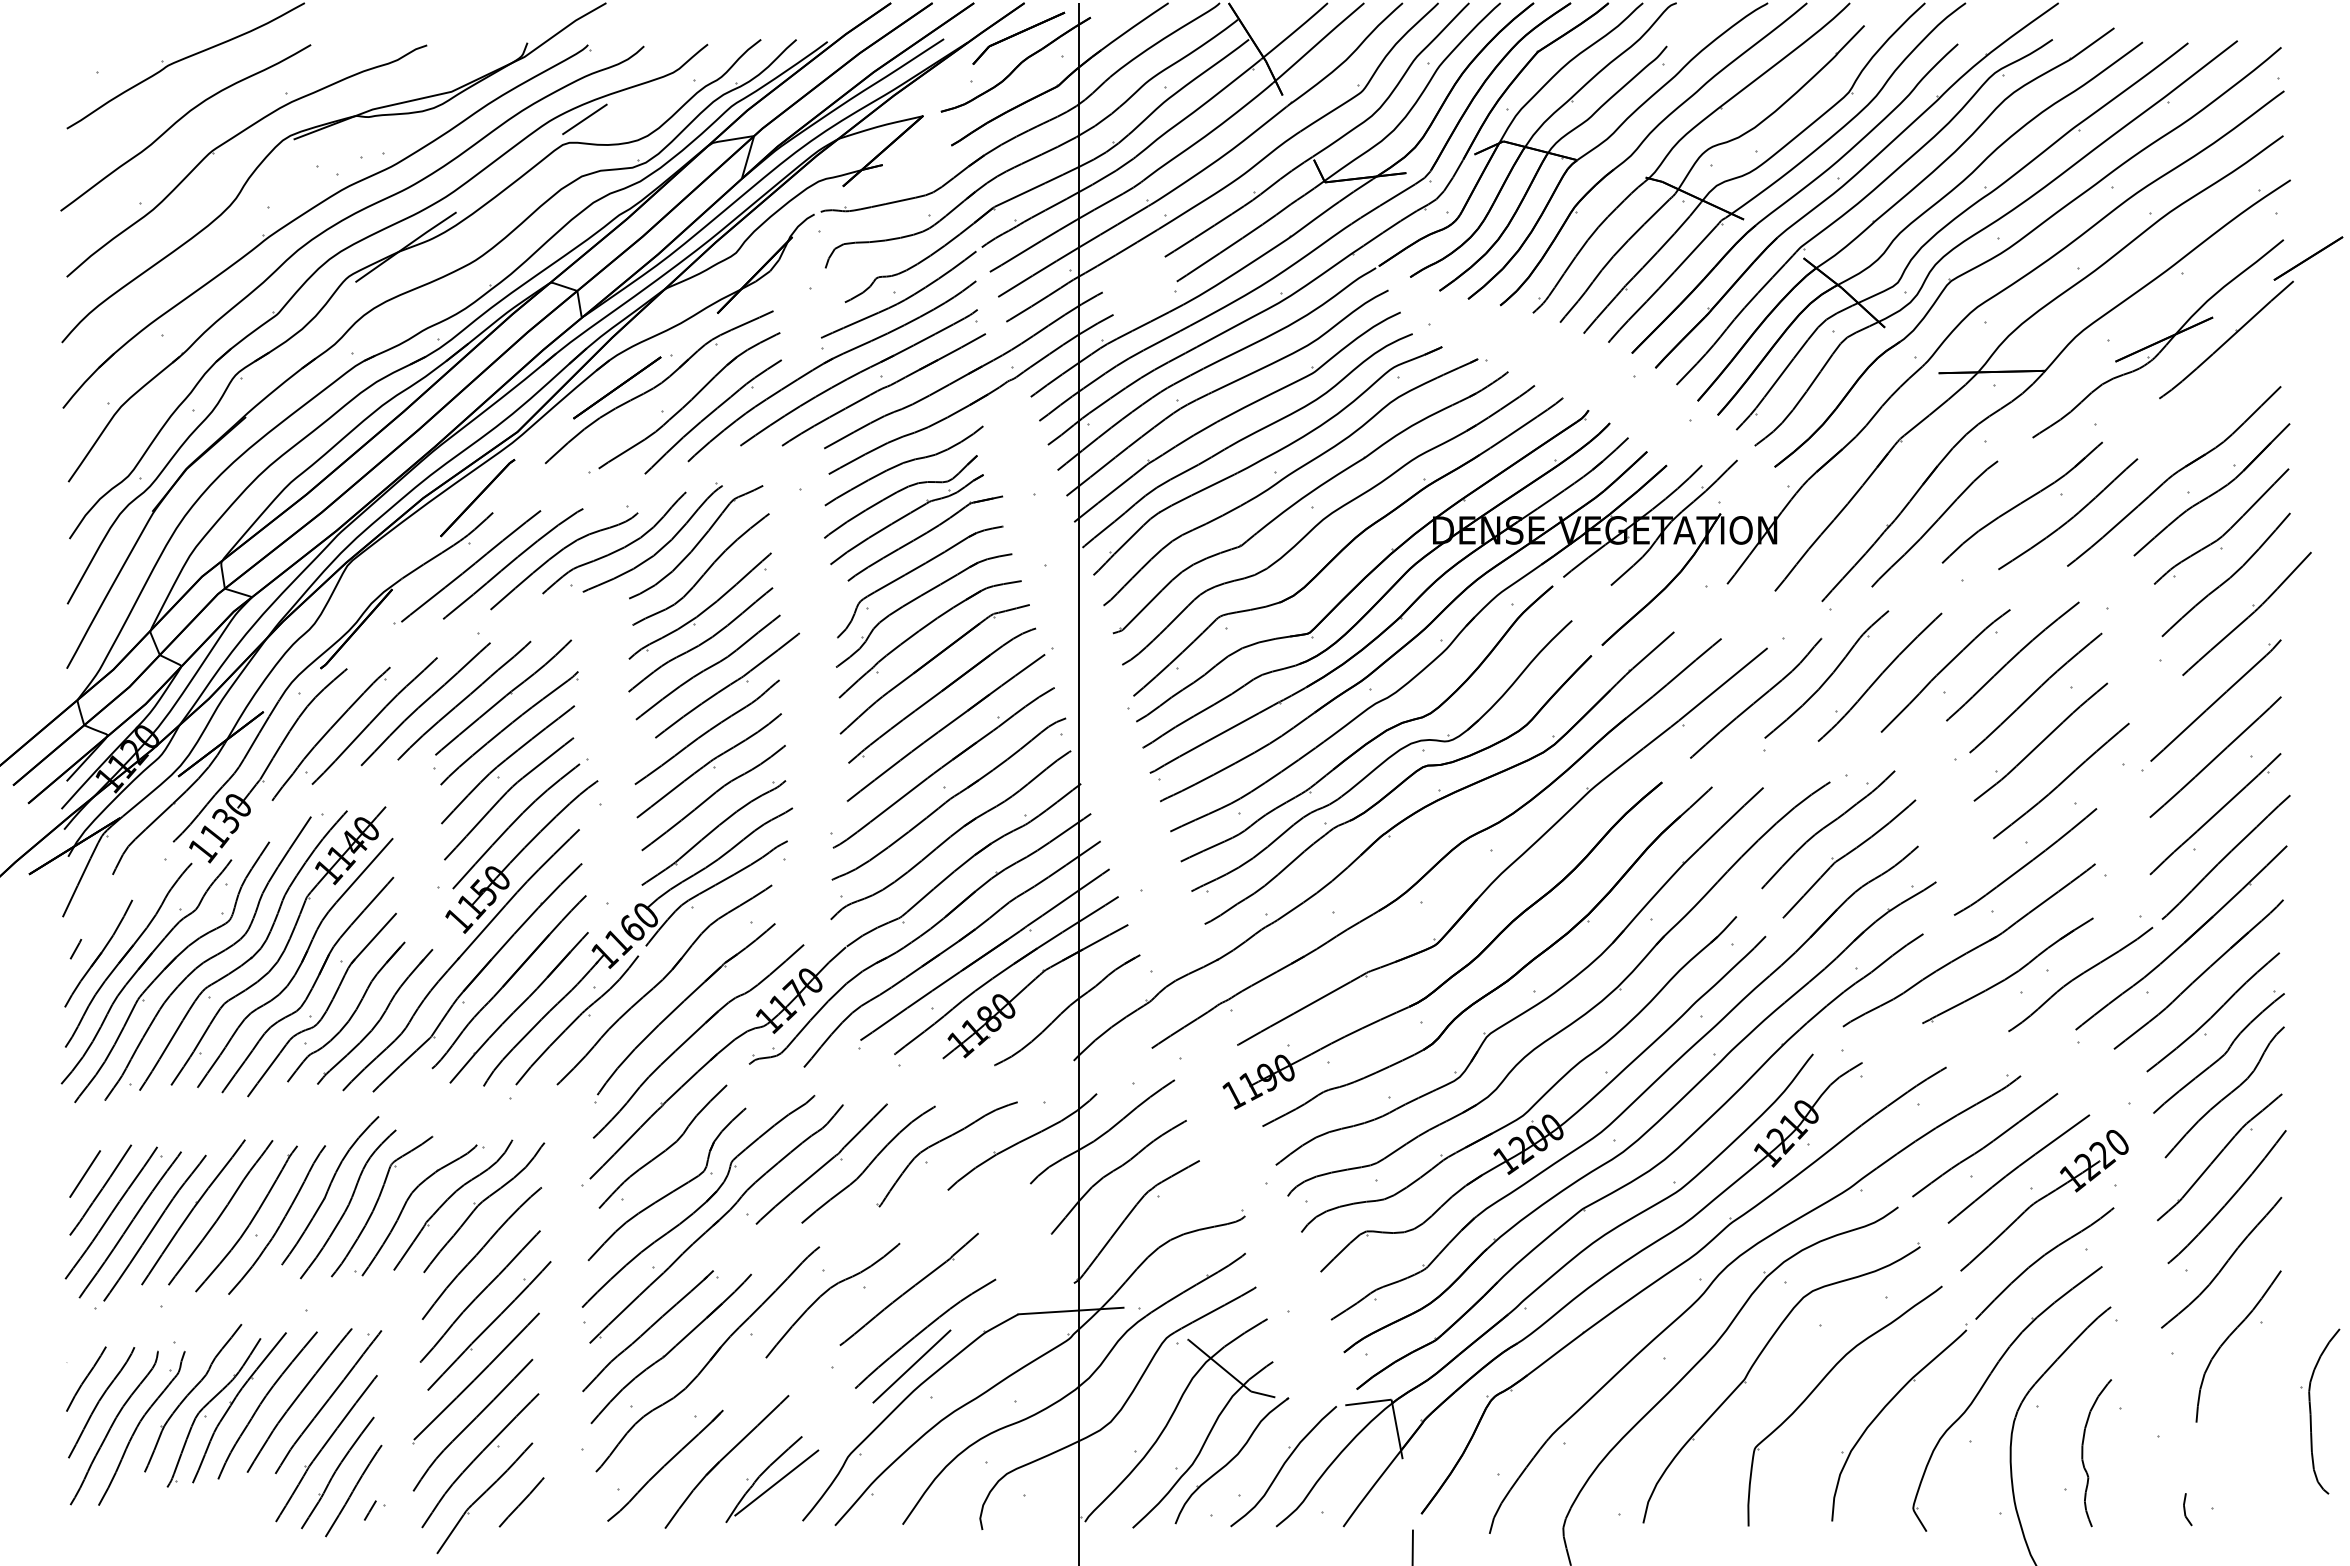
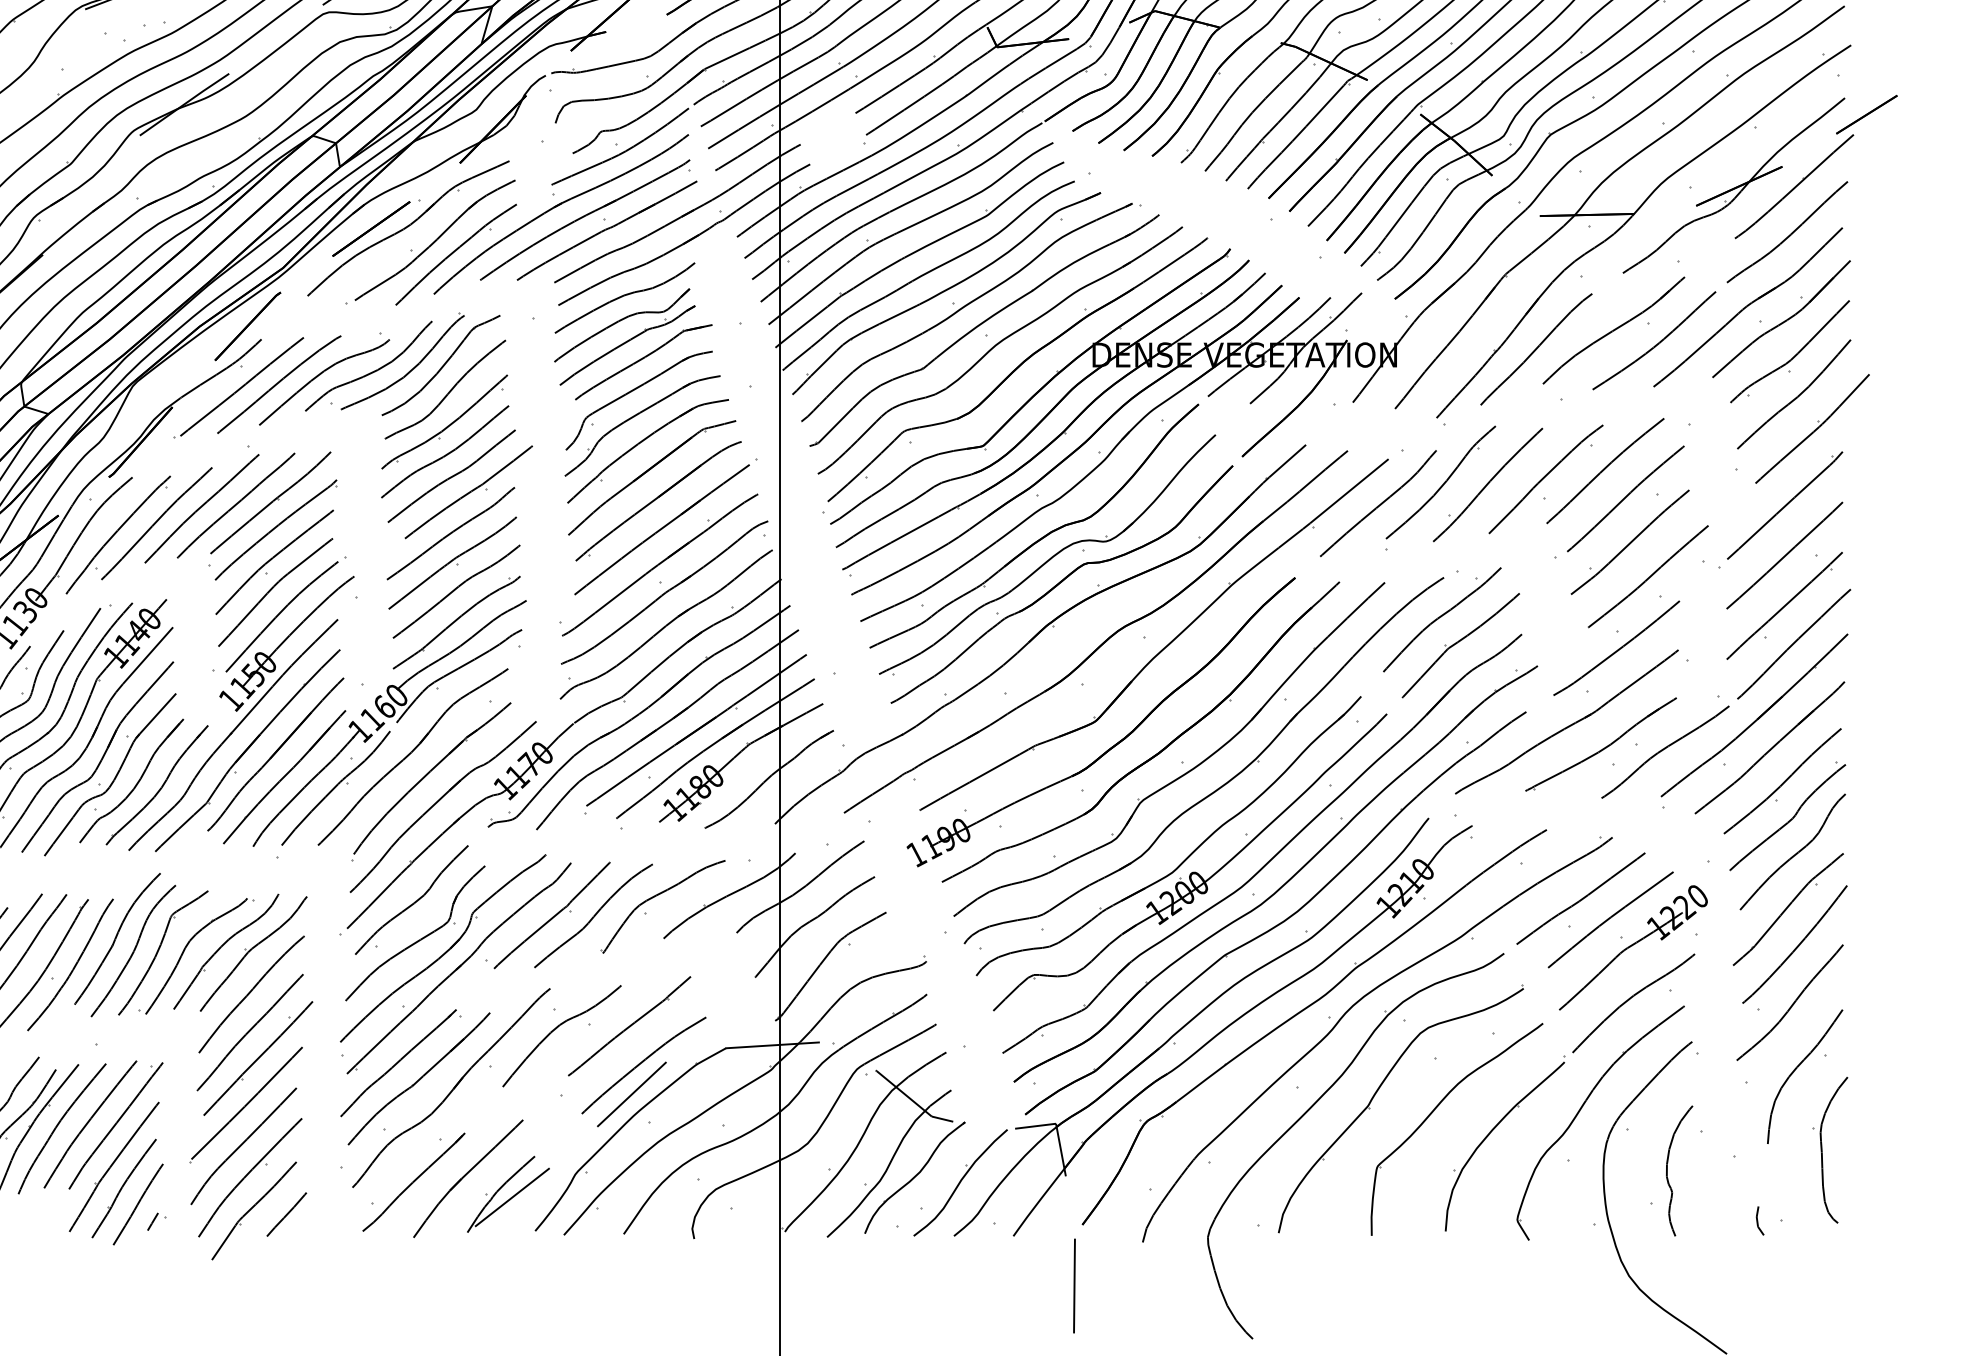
curve: (2221, 393) -> (1789, 233), added
part: (2311, 1411) -> (1822, 1150), moved

